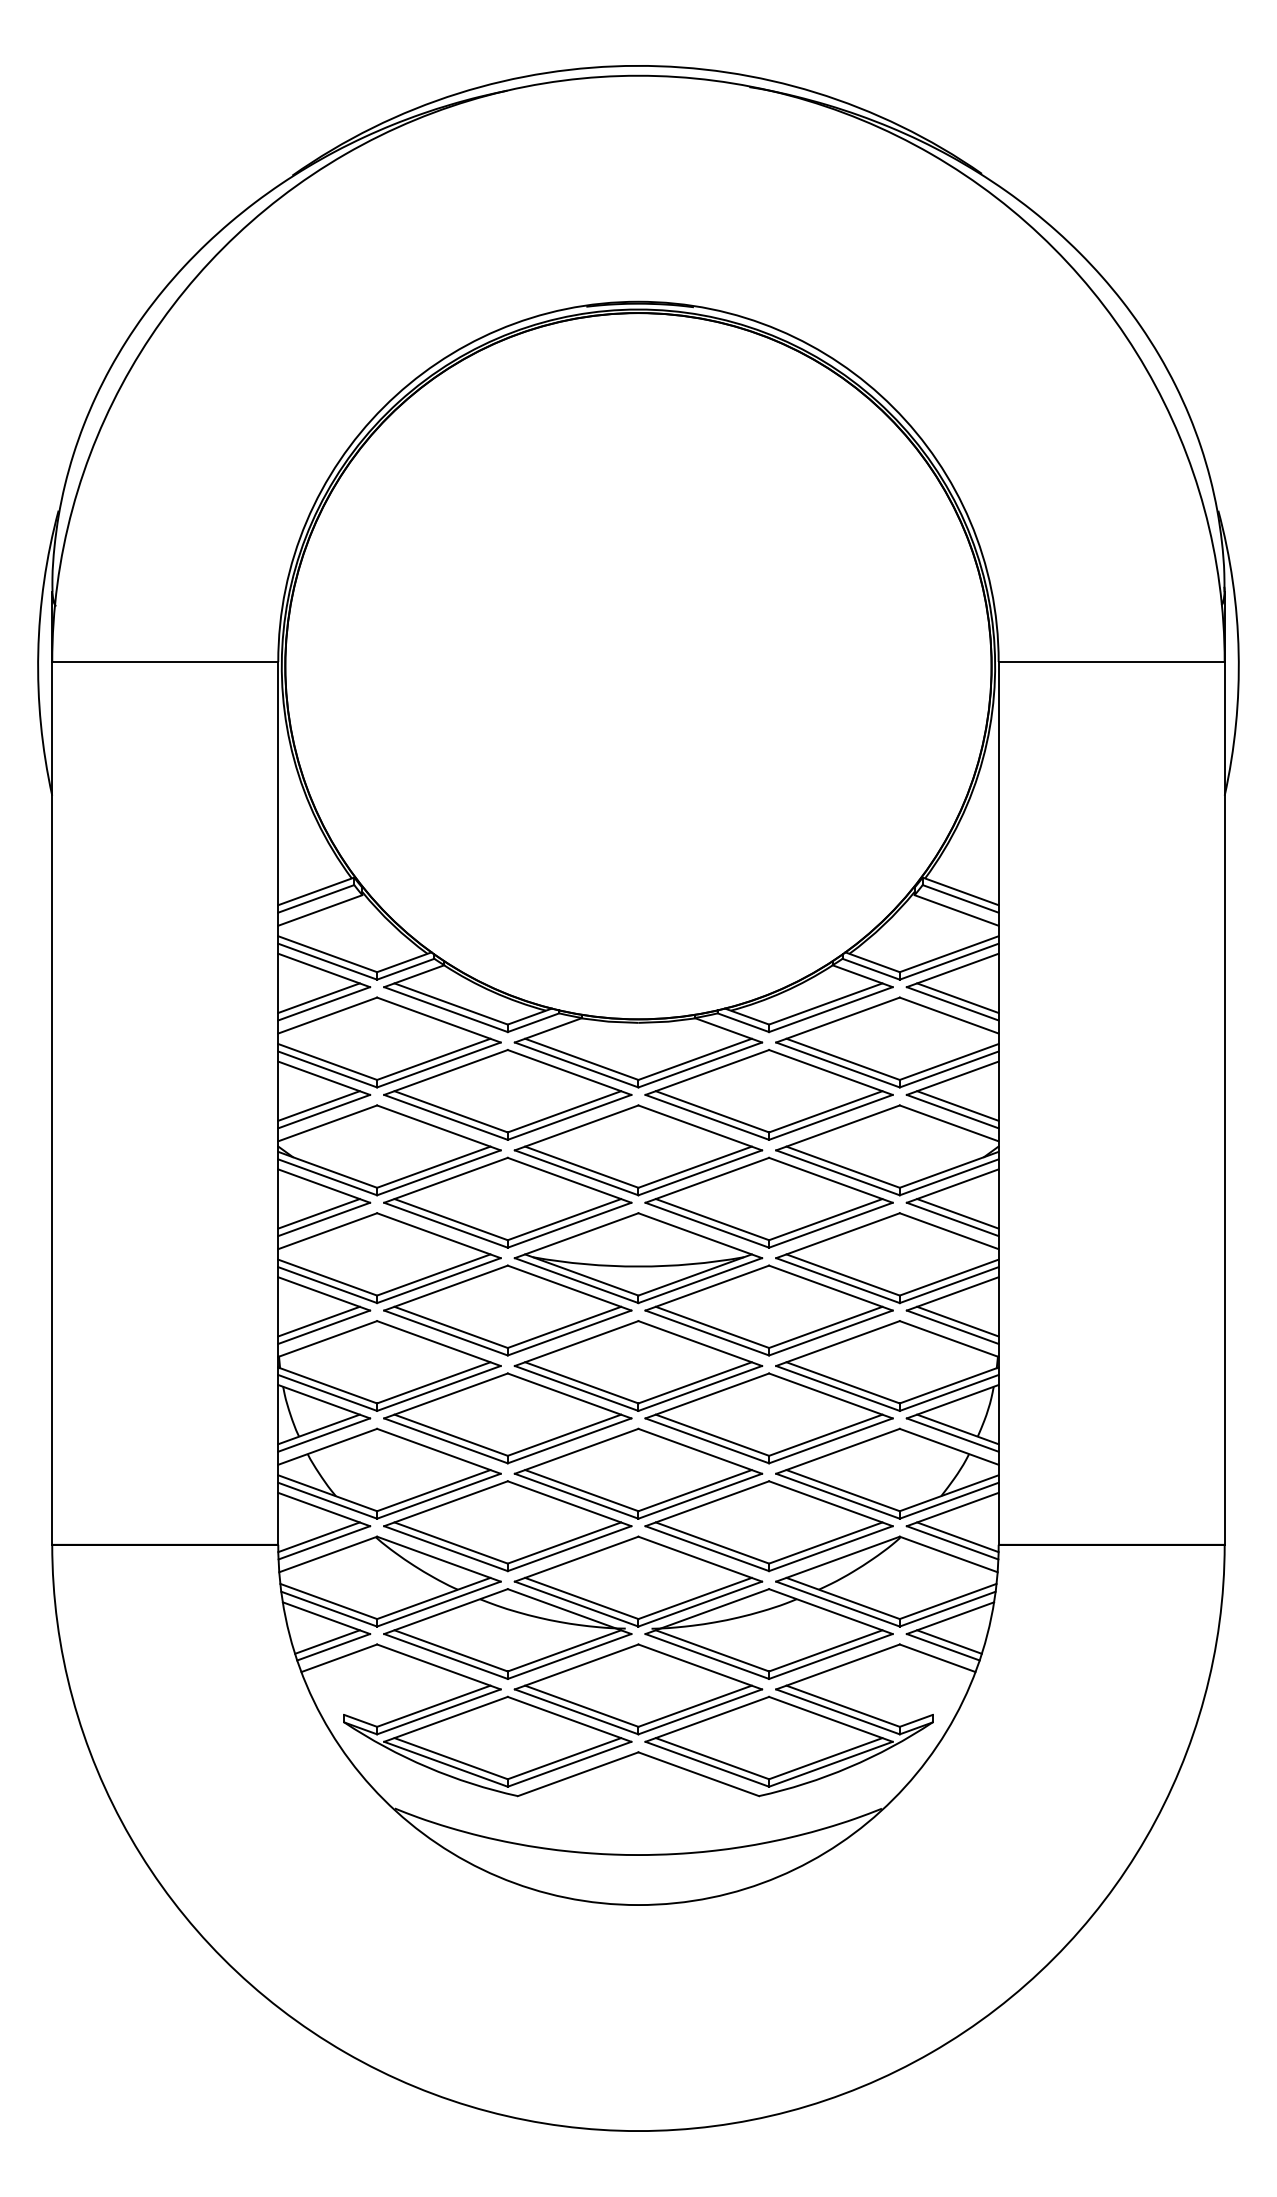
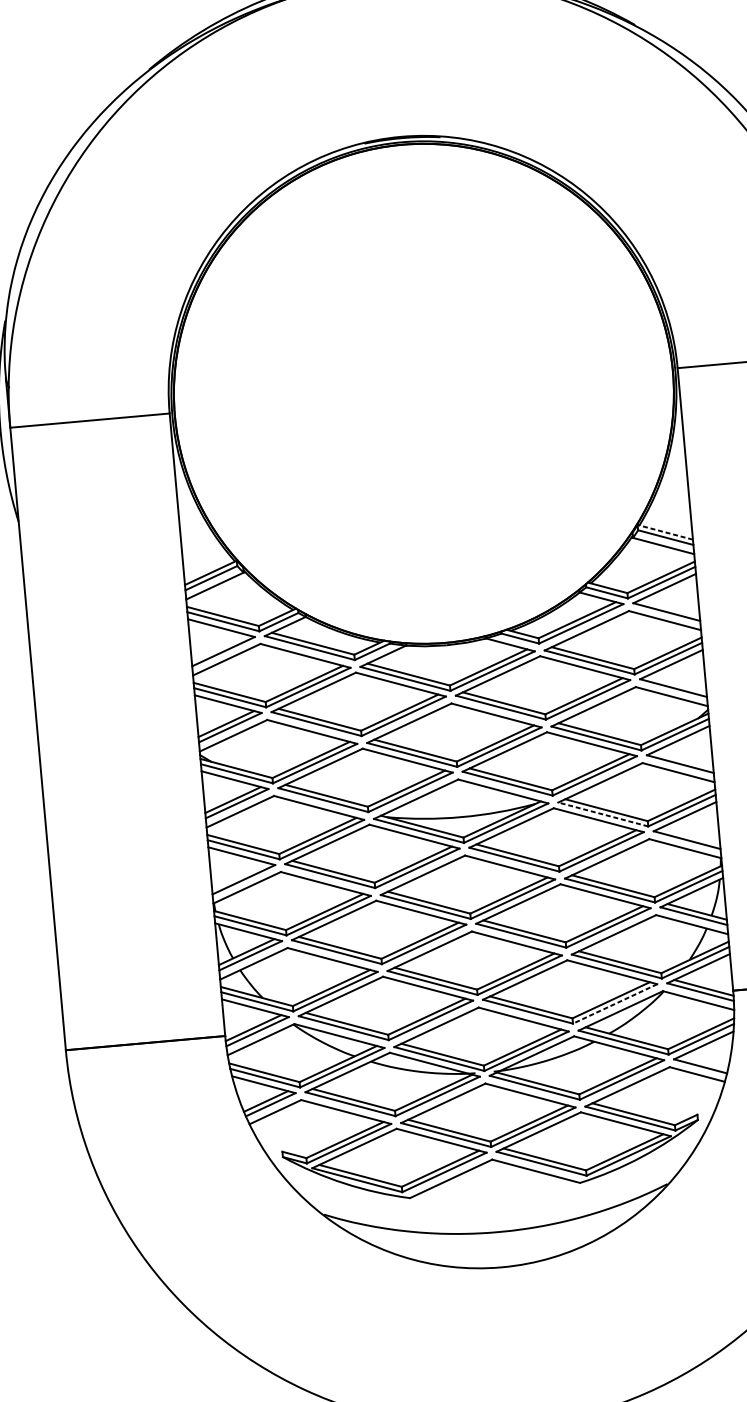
line: (960, 891) -> (665, 532), solid -> dashed
line: (318, 998) -> (219, 648), removed
line: (957, 998) -> (669, 608), removed
line: (957, 1105) -> (676, 683), removed
line: (957, 1213) -> (683, 759), removed
line: (837, 1280) -> (602, 814), solid -> dashed
line: (318, 1321) -> (239, 876), removed
line: (957, 1321) -> (690, 835), removed
line: (830, 1548) -> (614, 1003), solid -> dashed
line: (949, 1641) -> (704, 1061), removed

